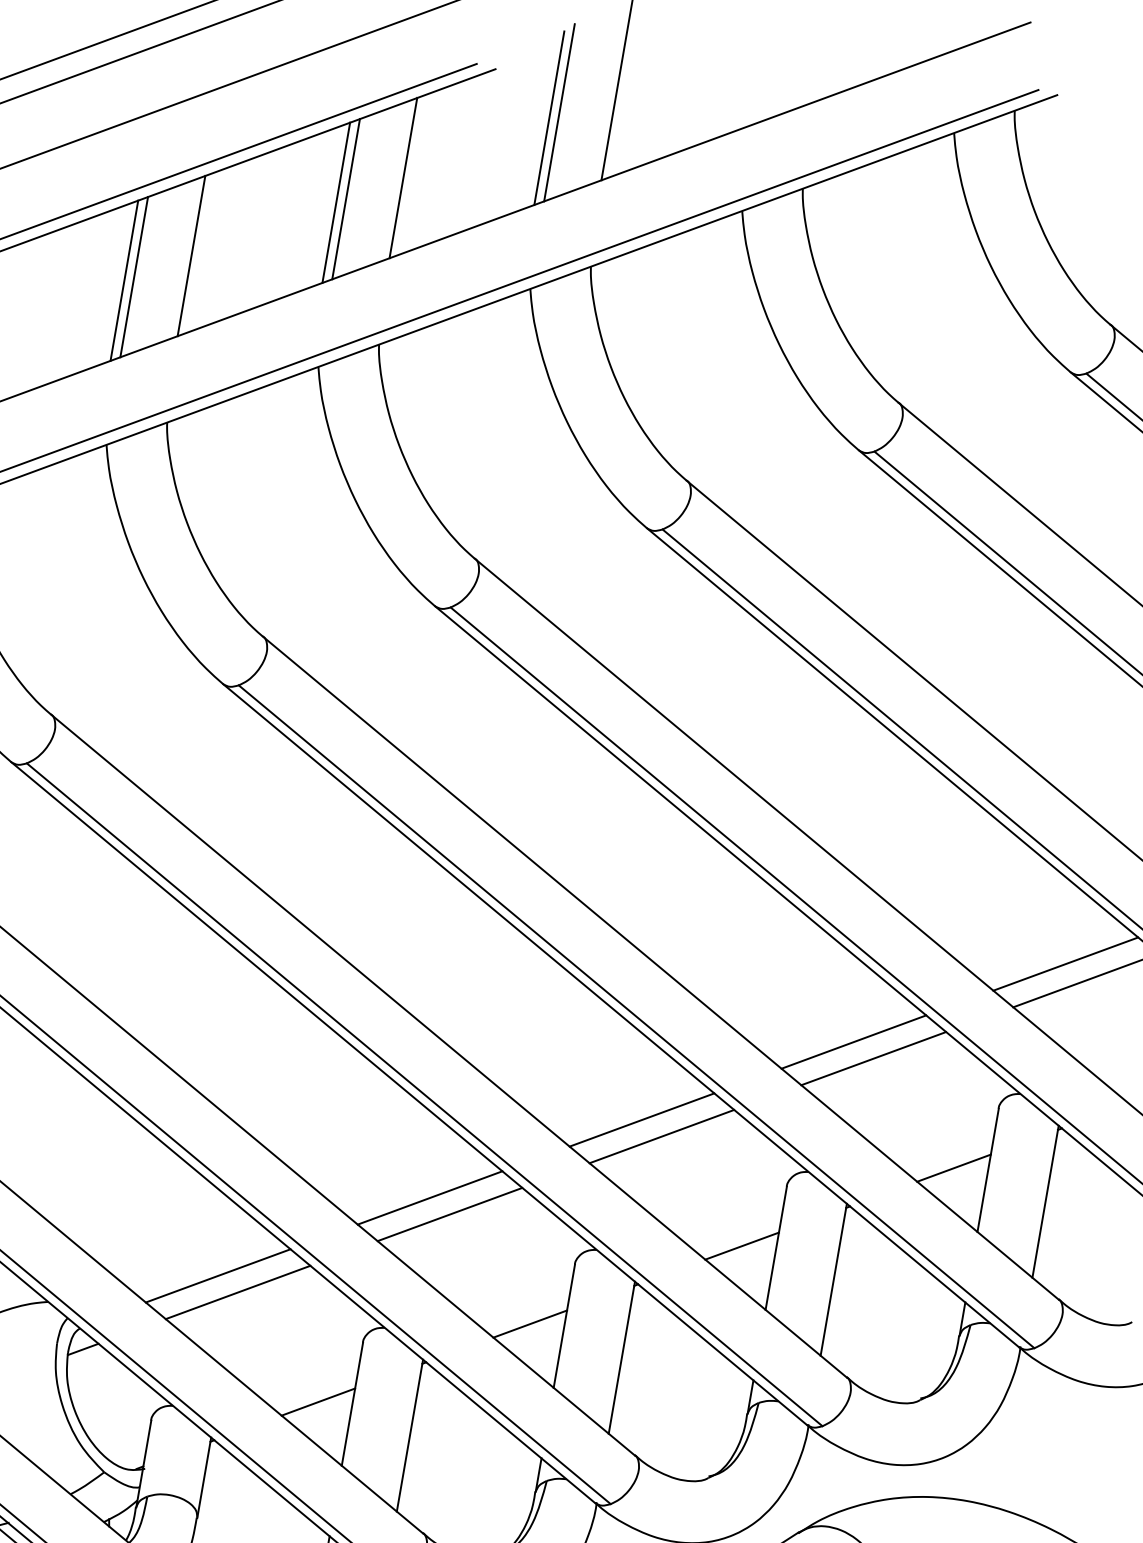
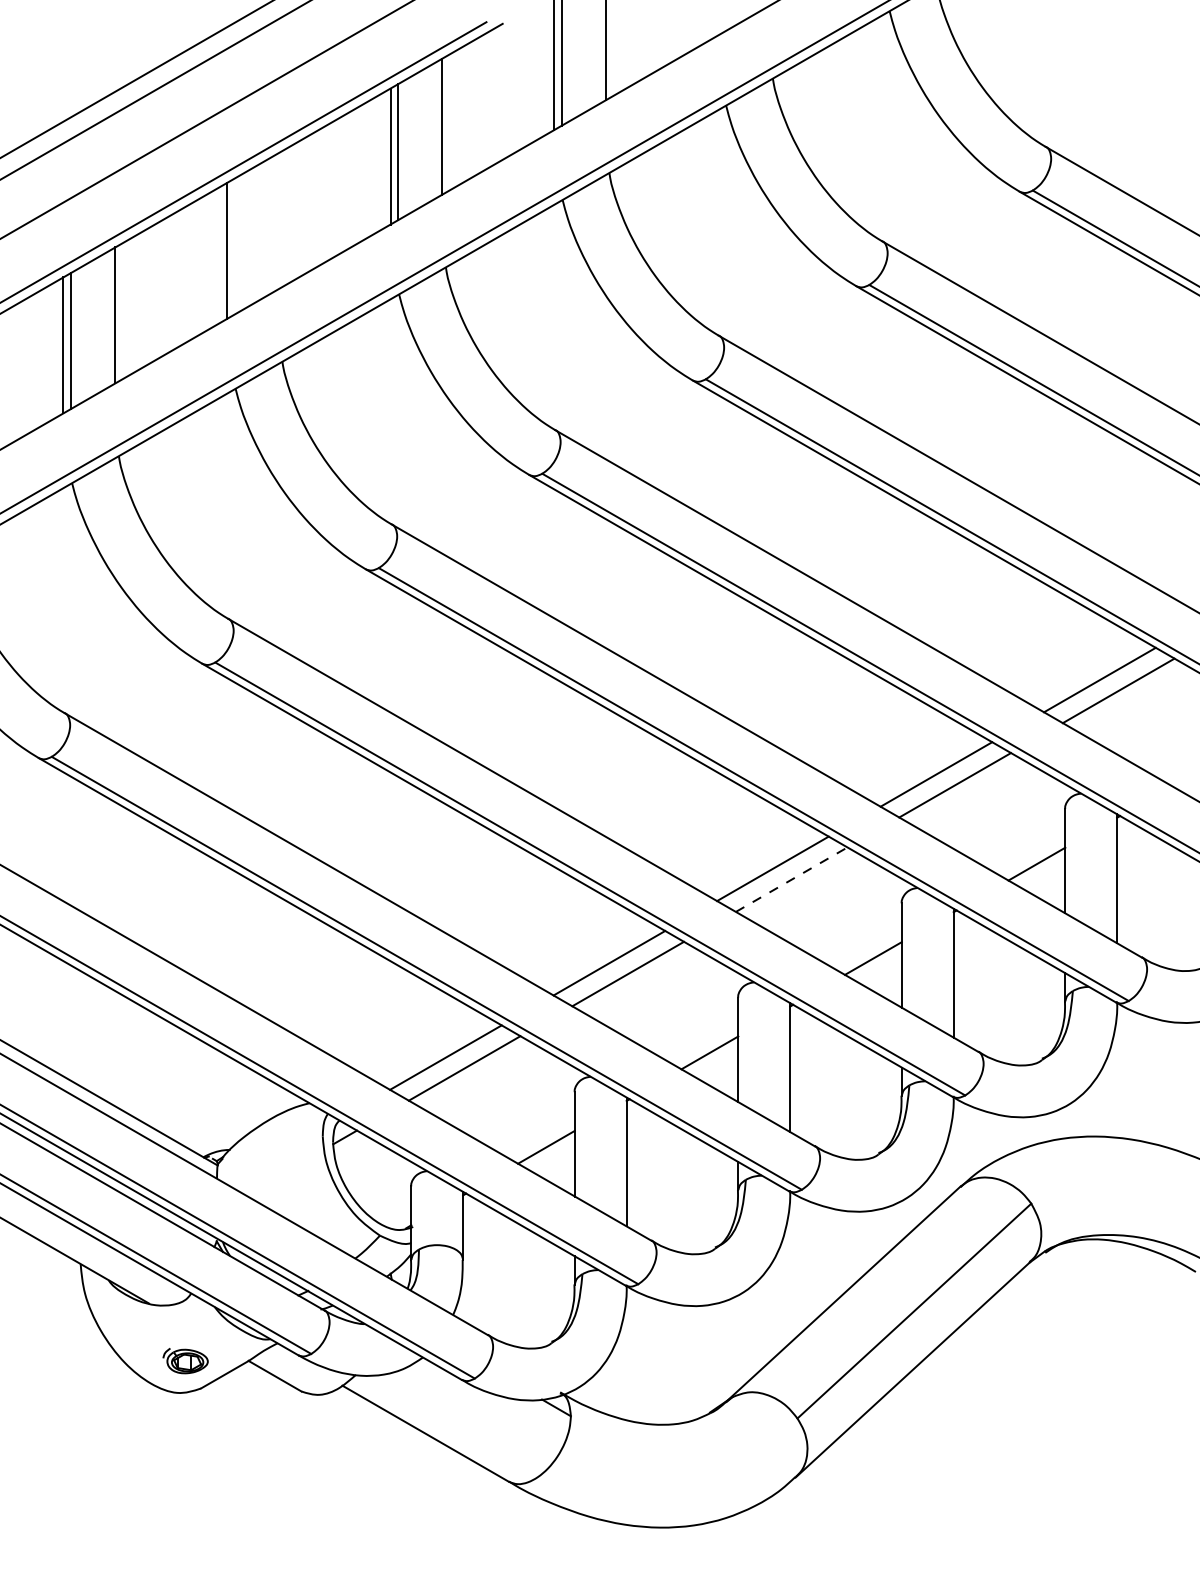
line: (191, 256) -> (278, 221), removed
line: (134, 276) -> (234, 246), removed
line: (662, 1136) -> (792, 879), solid -> dashed

